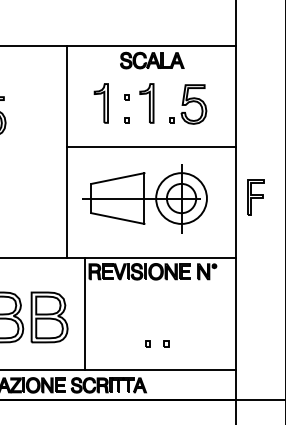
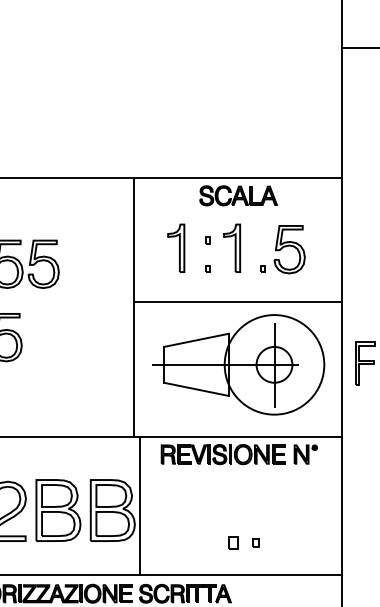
circle: (181, 198) -> (274, 364), size x1.6
line: (85, 314) -> (140, 506), moved
part: (148, 343) -> (233, 542), size x1.6

